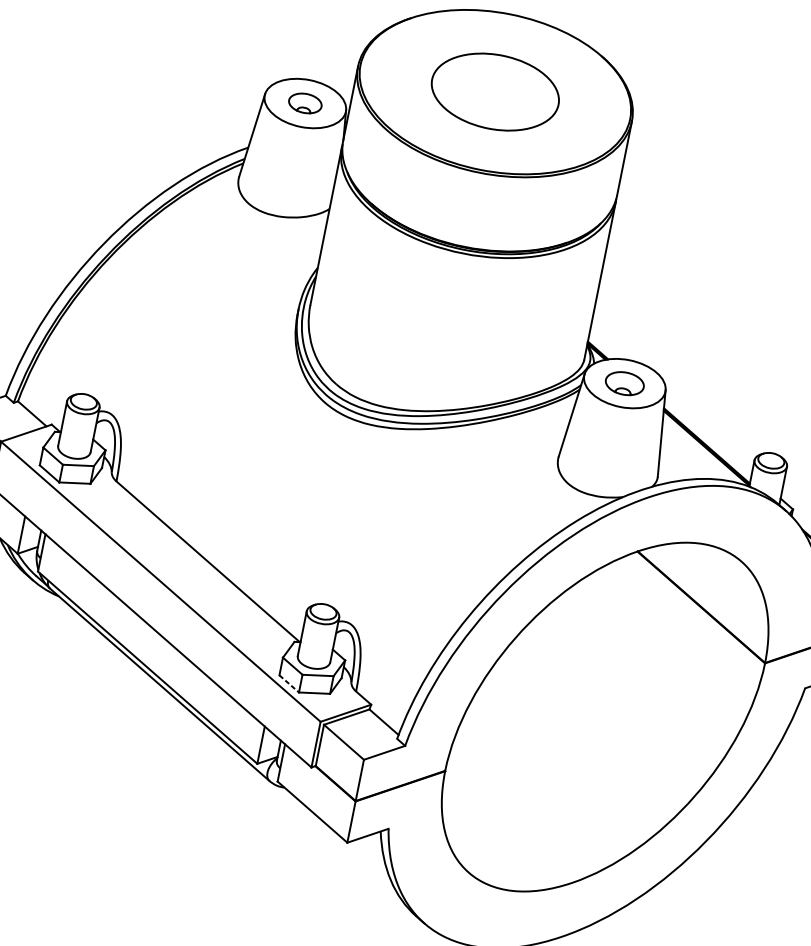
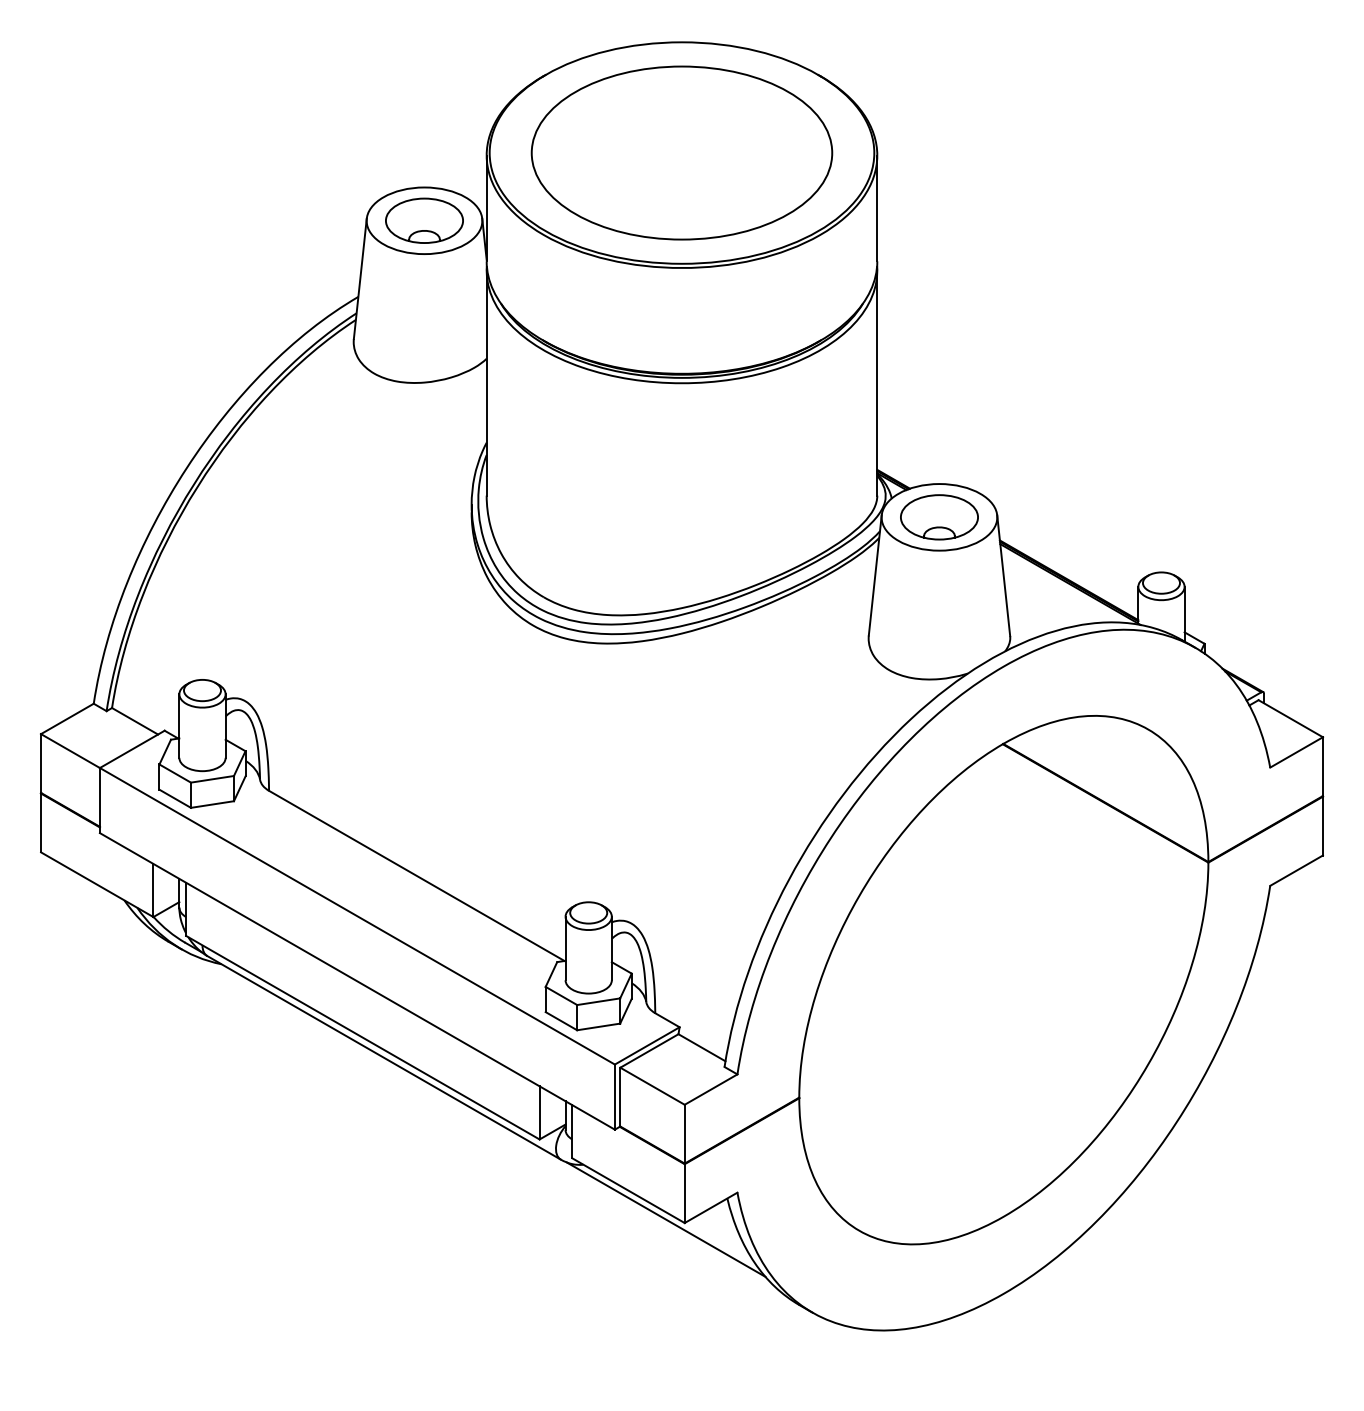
part: (495, 91) -> (681, 152), size x1.67
part: (305, 103) -> (424, 220), size x1.67
part: (624, 383) -> (939, 517), size x1.43
line: (289, 684) -> (561, 1021), dashed -> solid
line: (334, 837) -> (665, 1219), added

